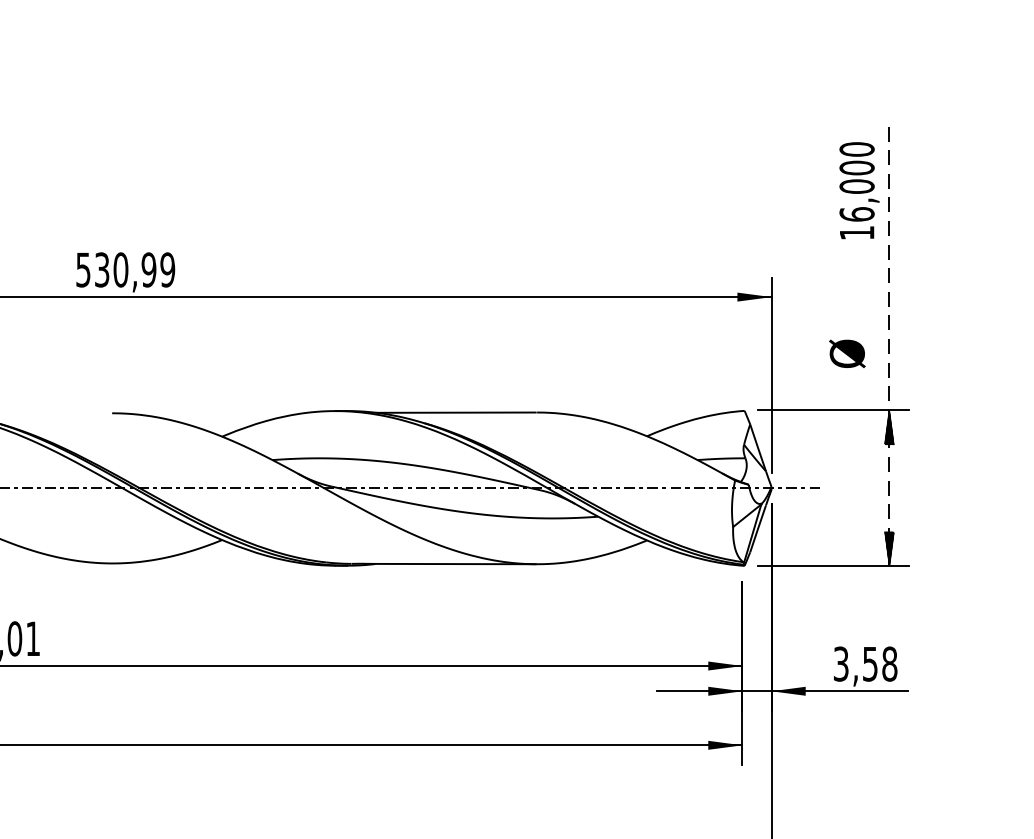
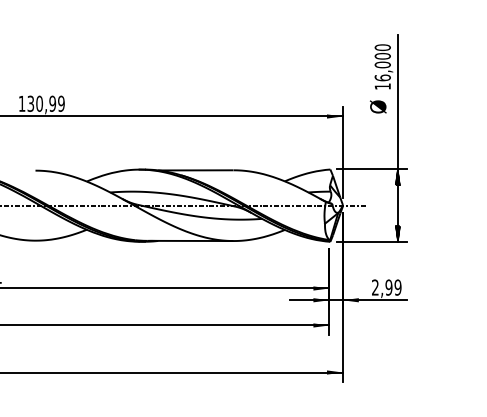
text: (82, 269) -> (21, 103), 530,99 -> 130,99
line: (888, 344) -> (397, 138), dashed -> solid
text: (847, 352) -> (378, 106), moved
text: (865, 663) -> (386, 287), 3,58 -> 2,99

